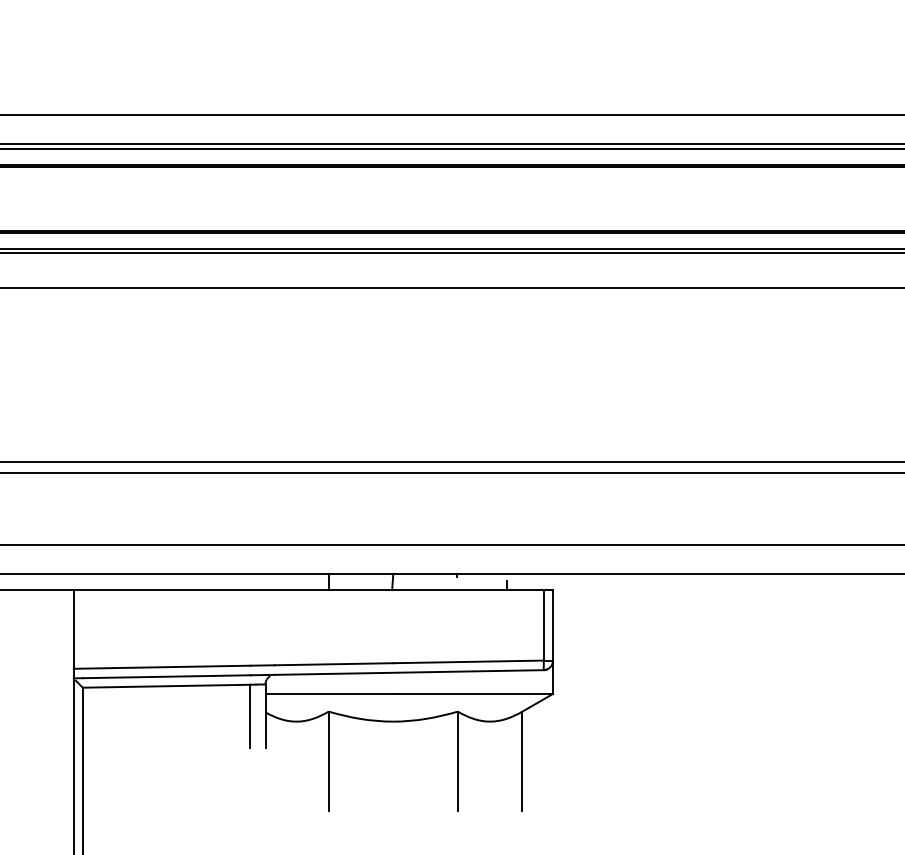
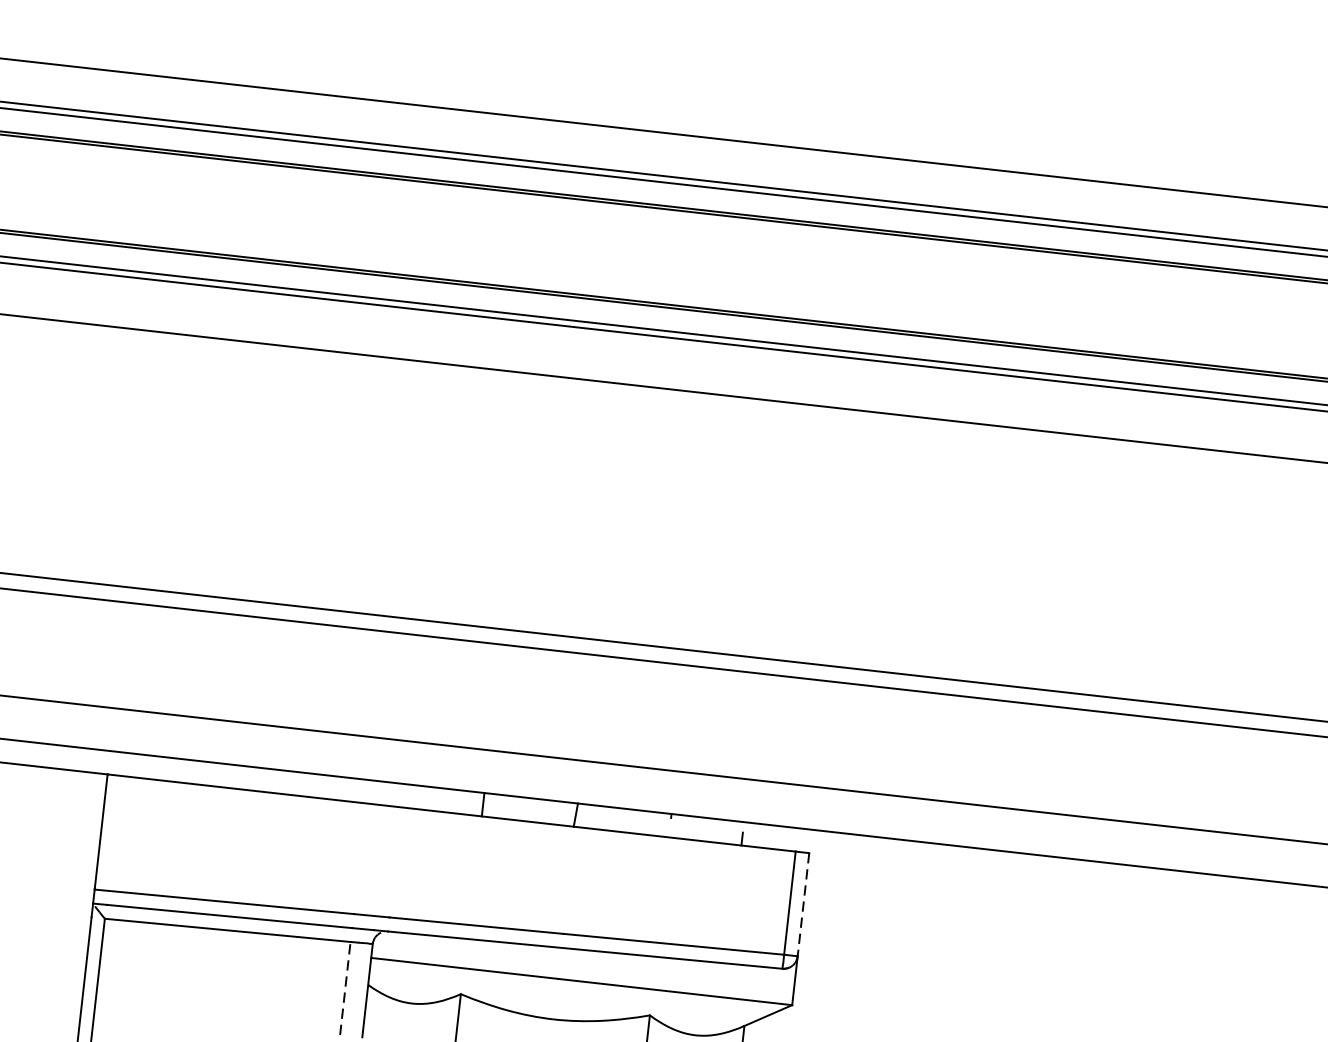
line: (553, 625) -> (804, 904), solid -> dashed
line: (250, 716) -> (345, 988), solid -> dashed

